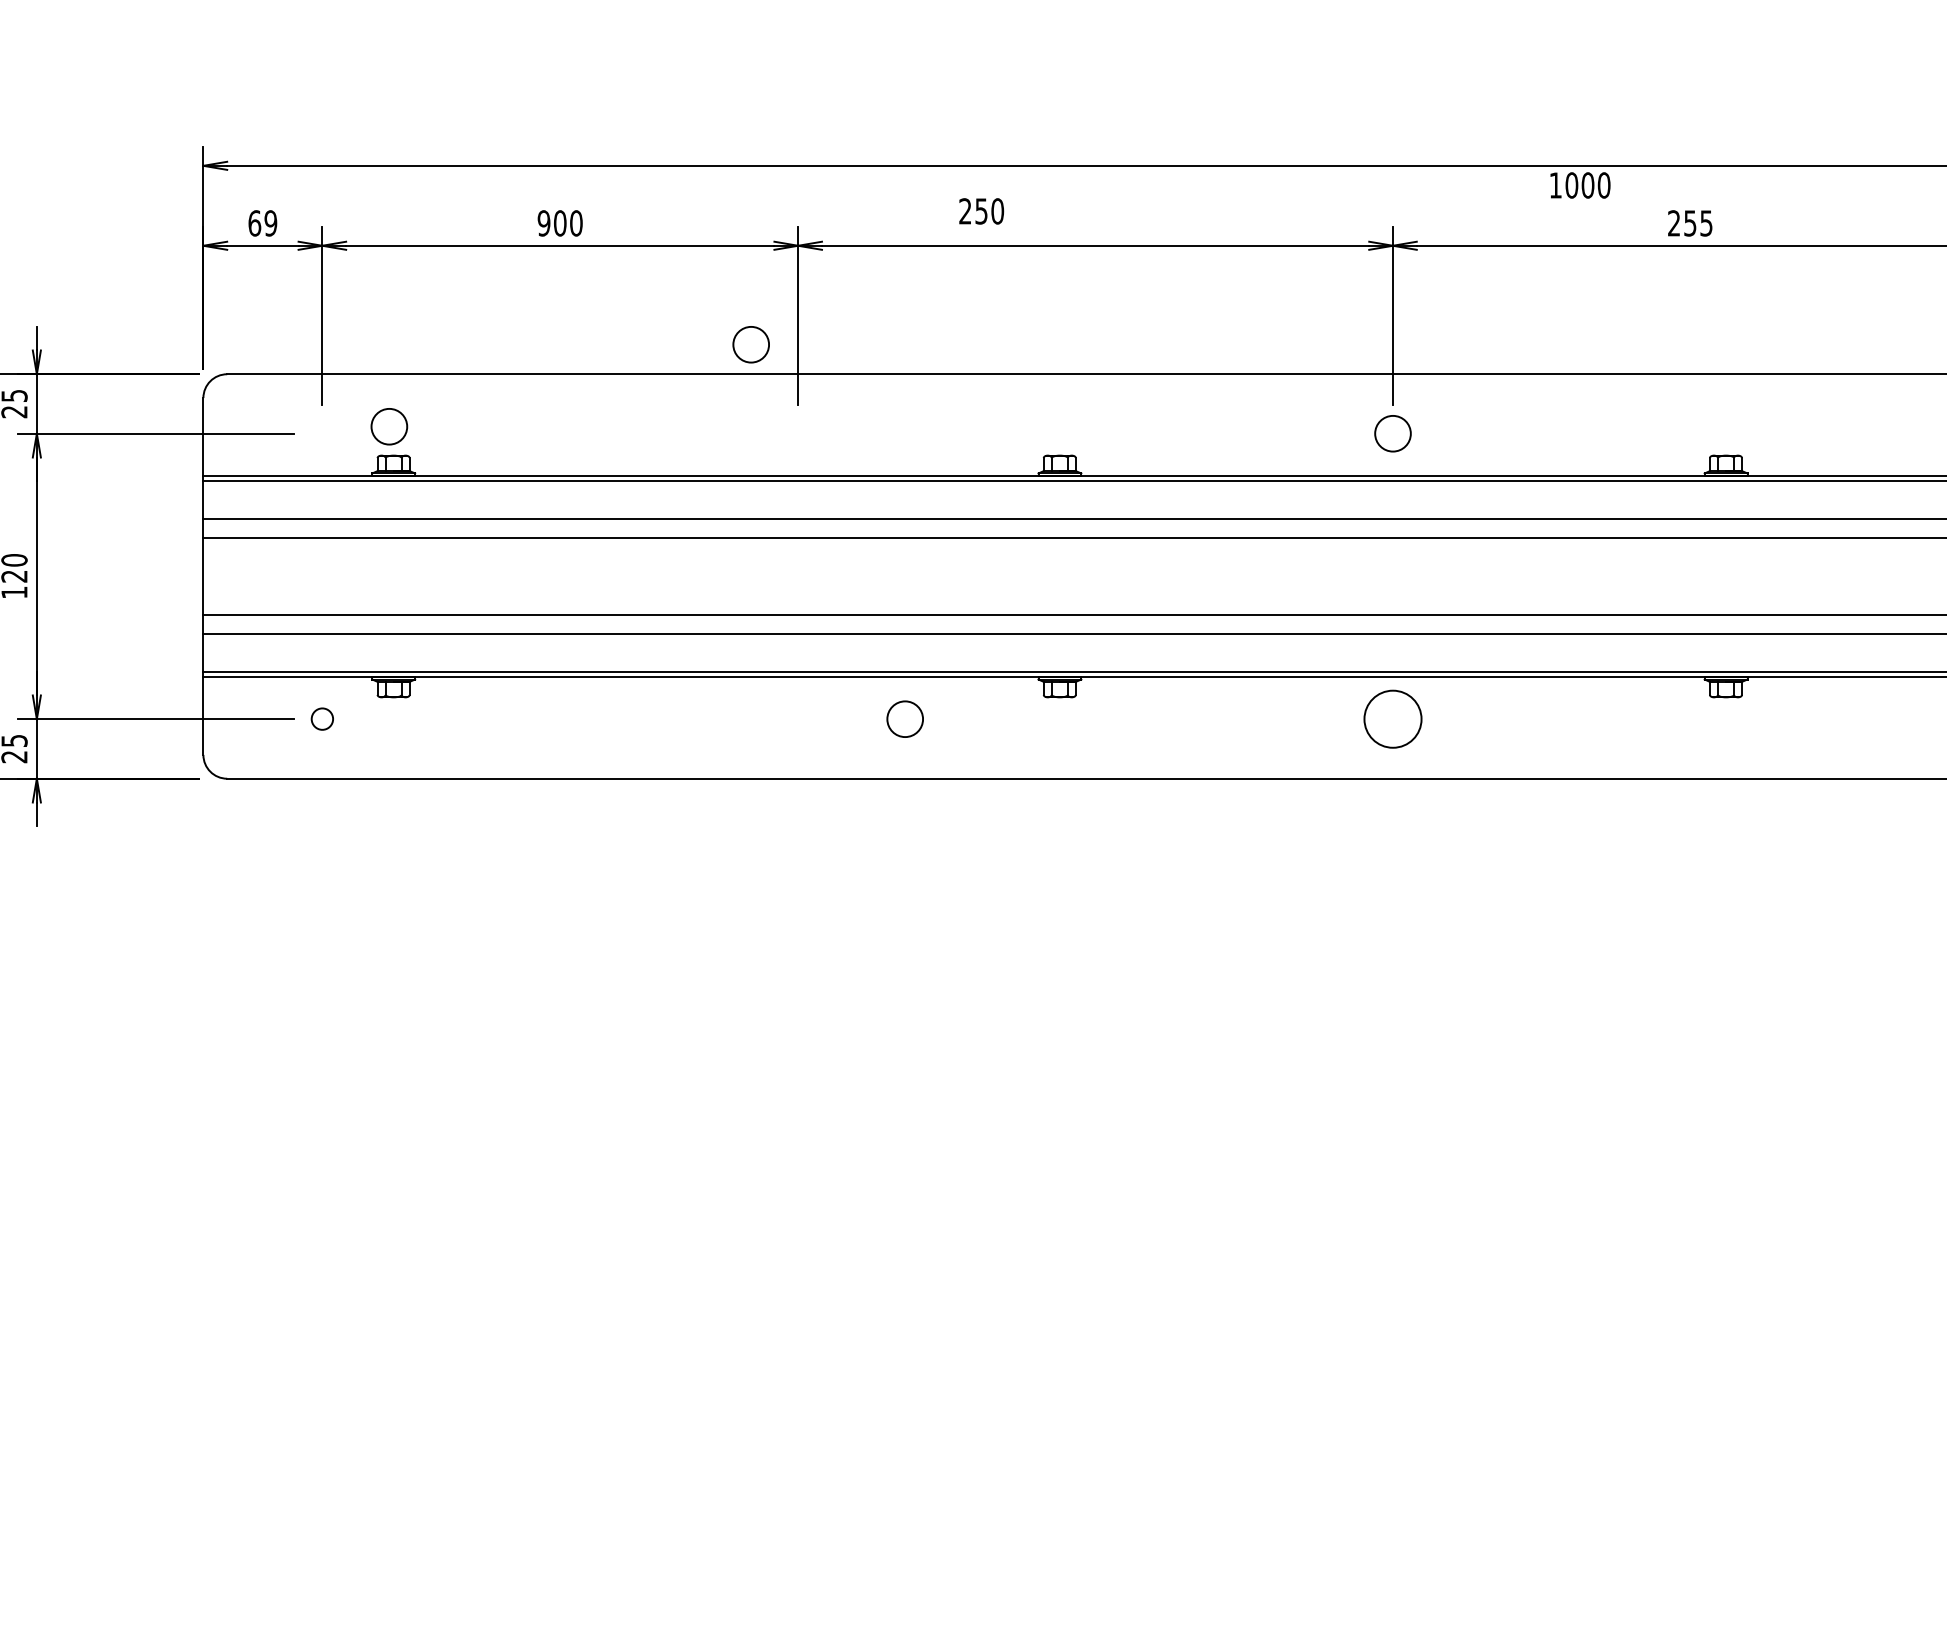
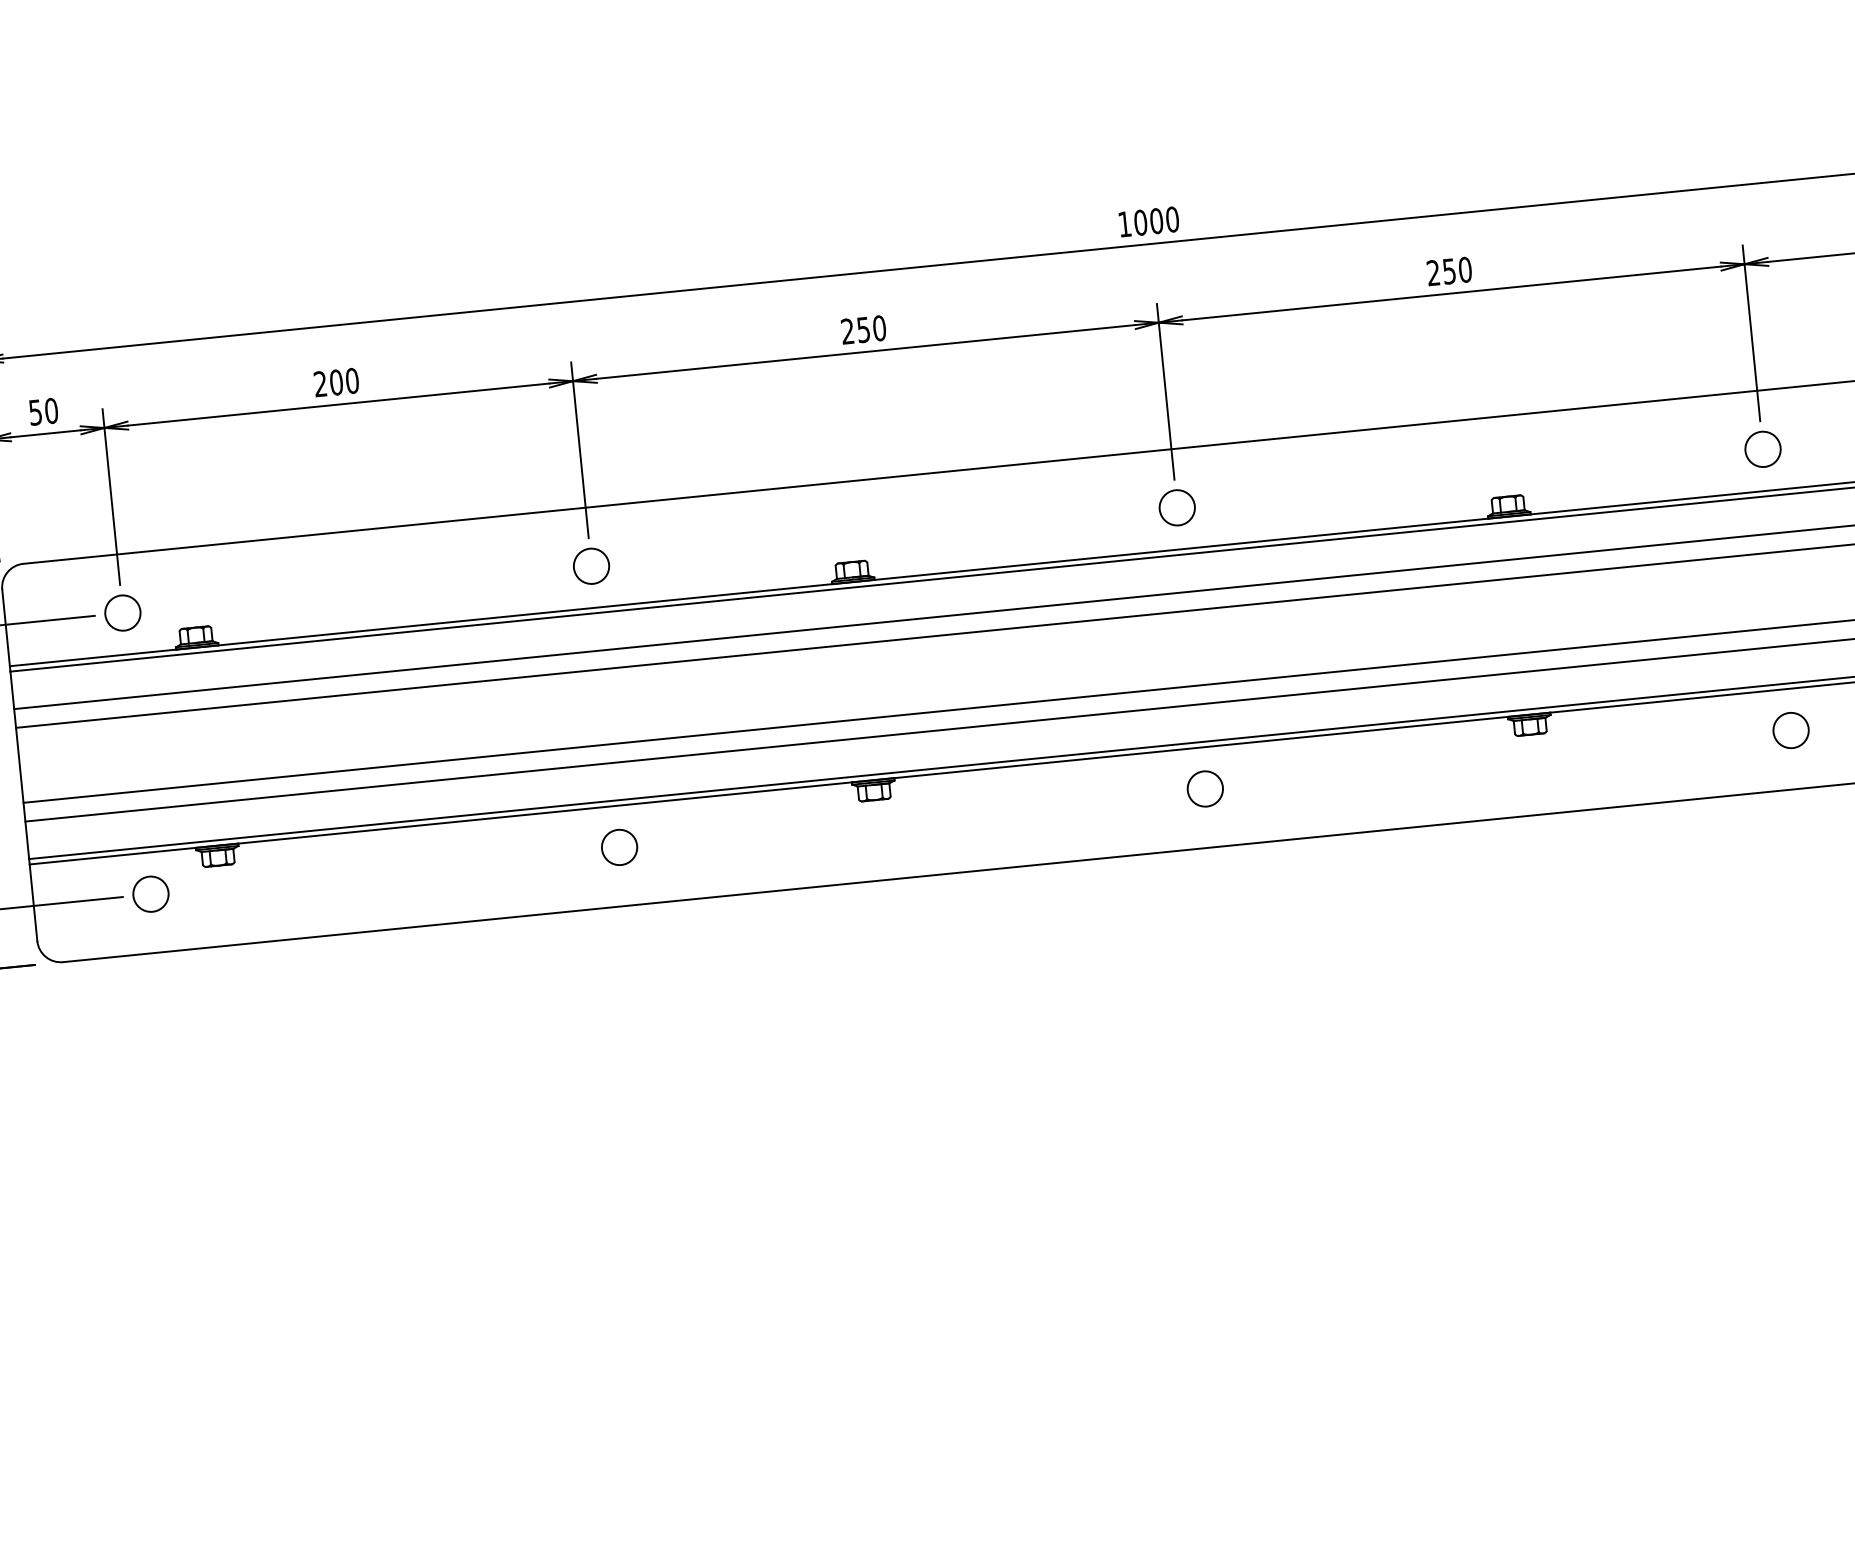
text: (1580, 185) -> (1149, 221), moved
text: (981, 211) -> (863, 330), moved
text: (262, 223) -> (43, 411), 69 -> 50
text: (543, 223) -> (320, 384), 900 -> 200
text: (1706, 223) -> (1465, 269), 255 -> 250
circle: (750, 344) -> (590, 566), moved
circle: (389, 426) -> (123, 612), moved
circle: (322, 718) -> (151, 893), size x1.67
circle: (904, 718) -> (618, 846), moved
circle: (1392, 719) -> (1204, 789), size x0.62

